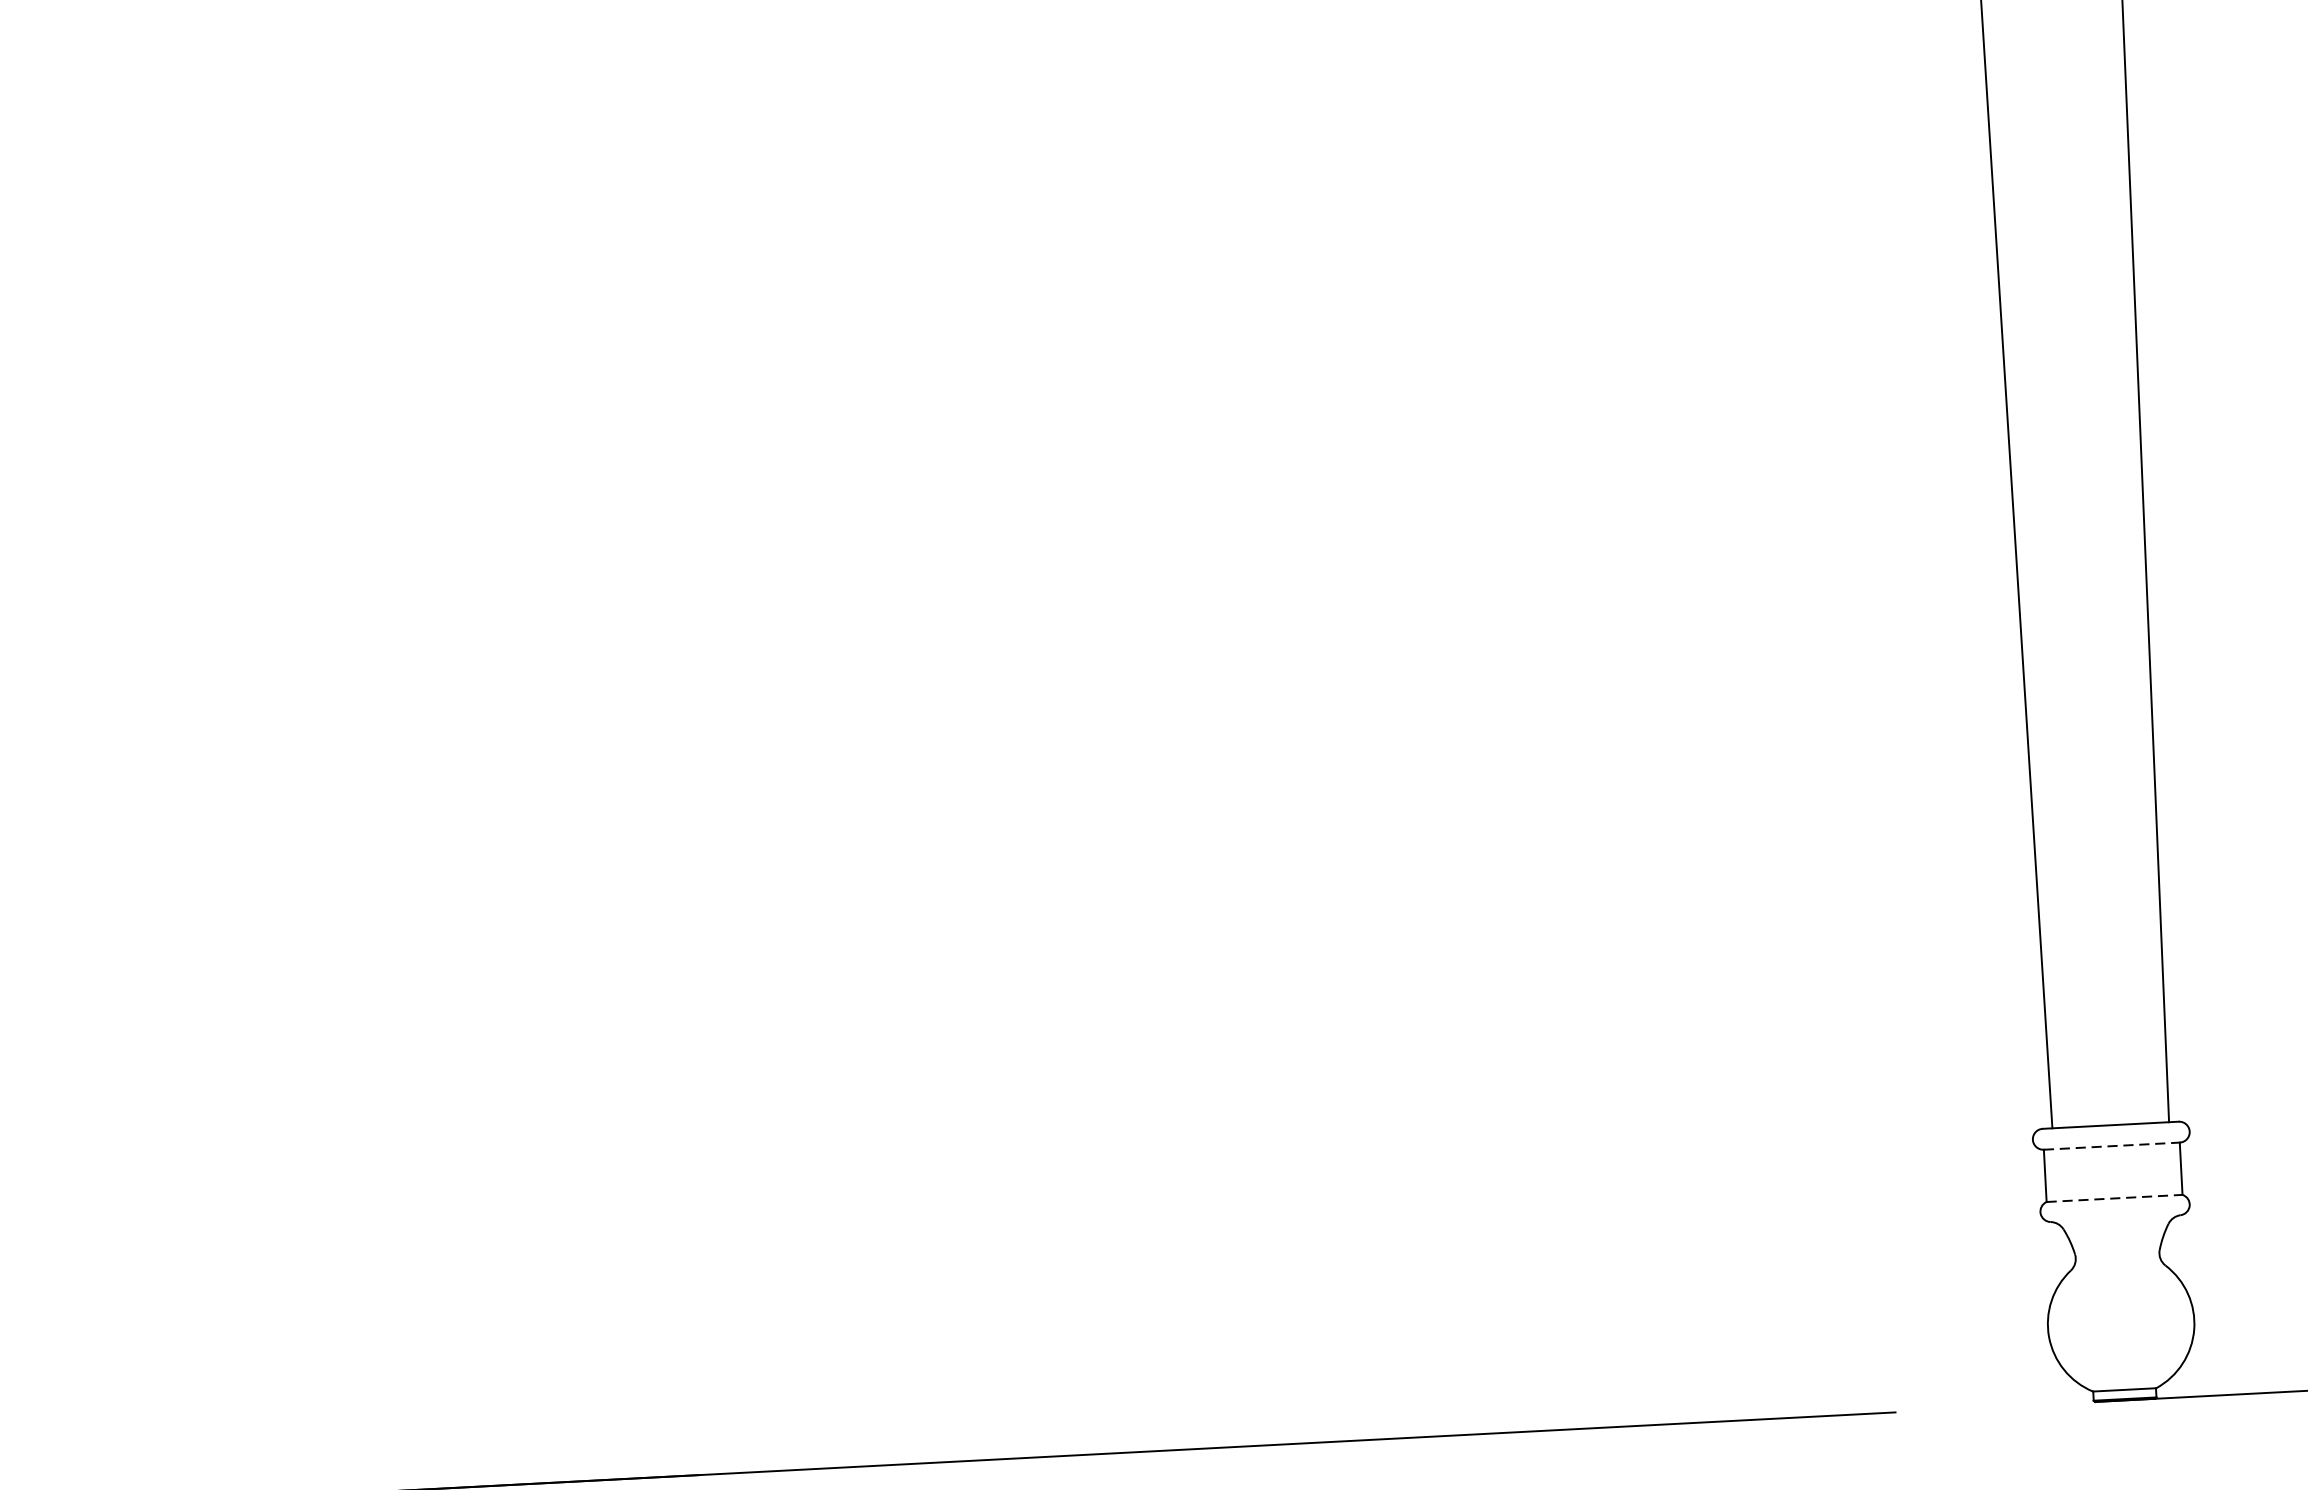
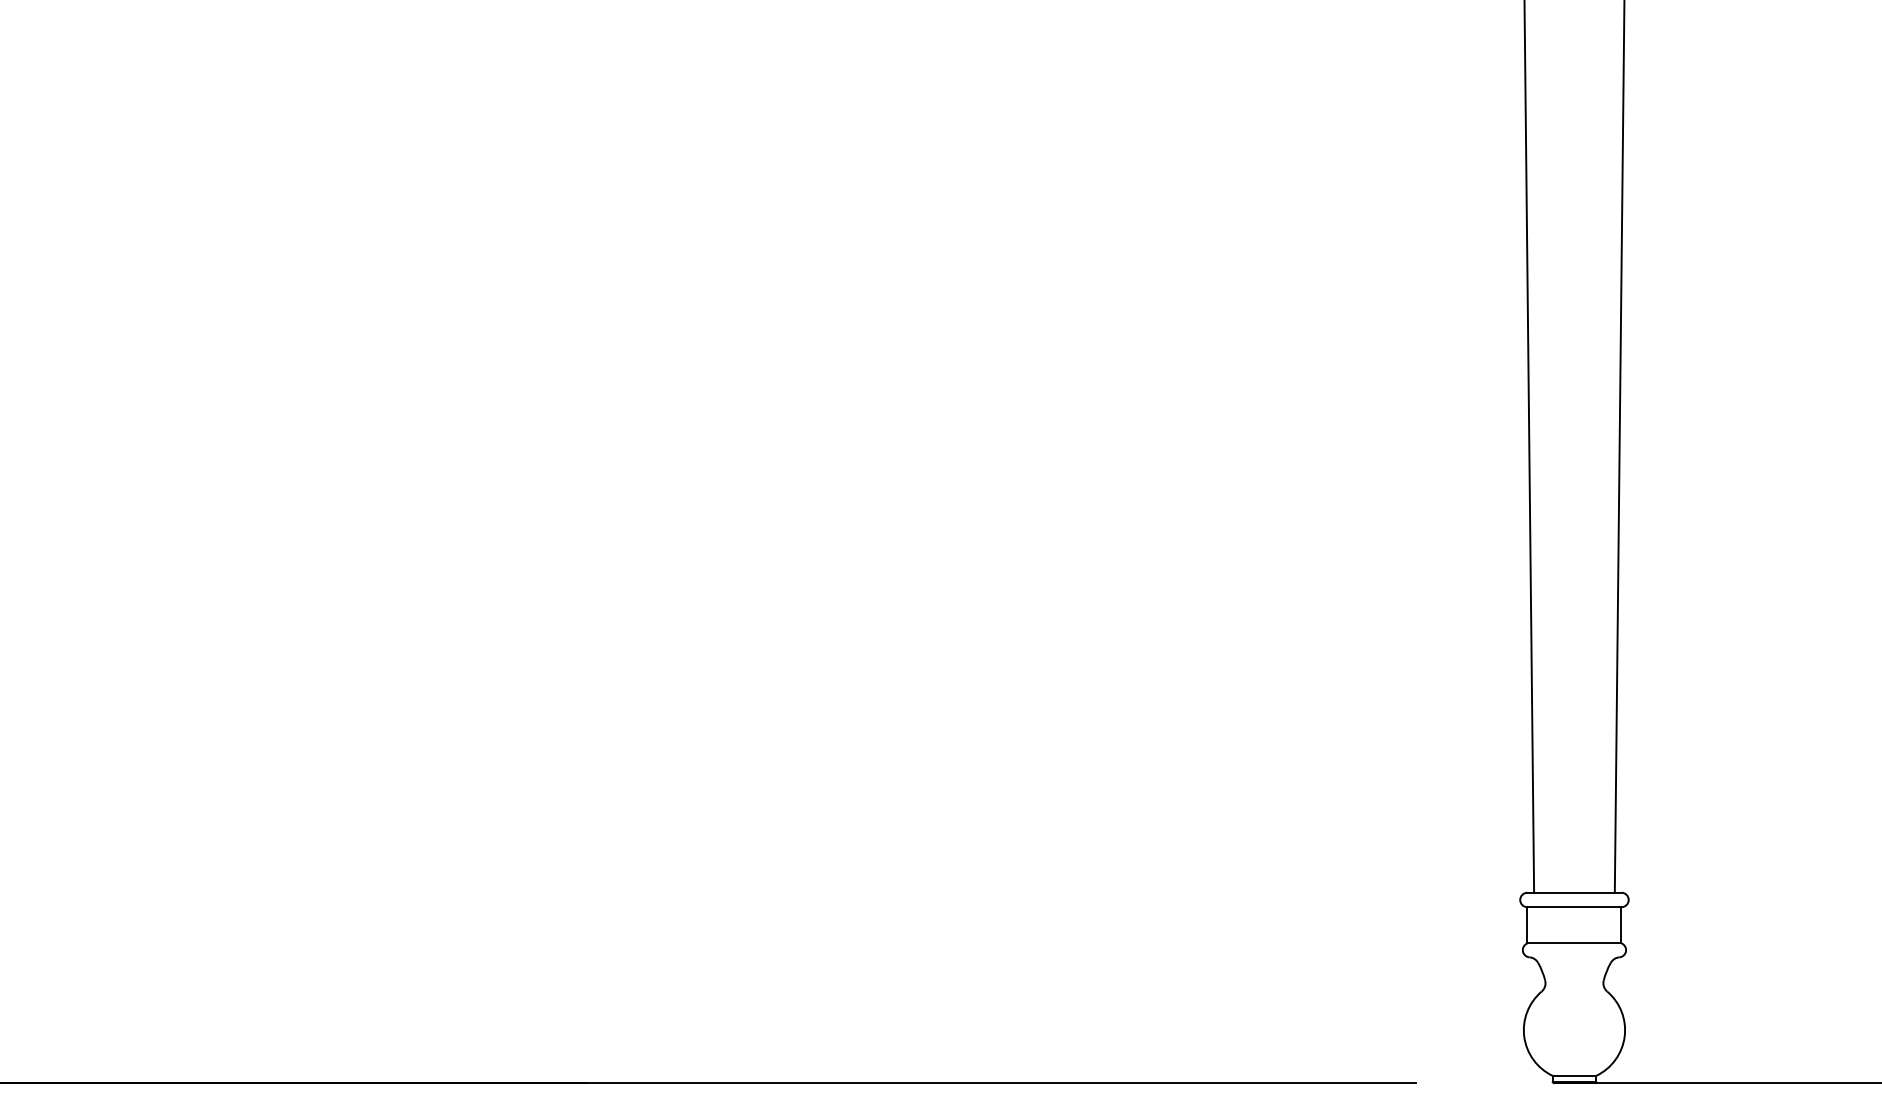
line: (2111, 1146) -> (1574, 907), dashed -> solid
line: (2114, 1198) -> (1574, 943), dashed -> solid

